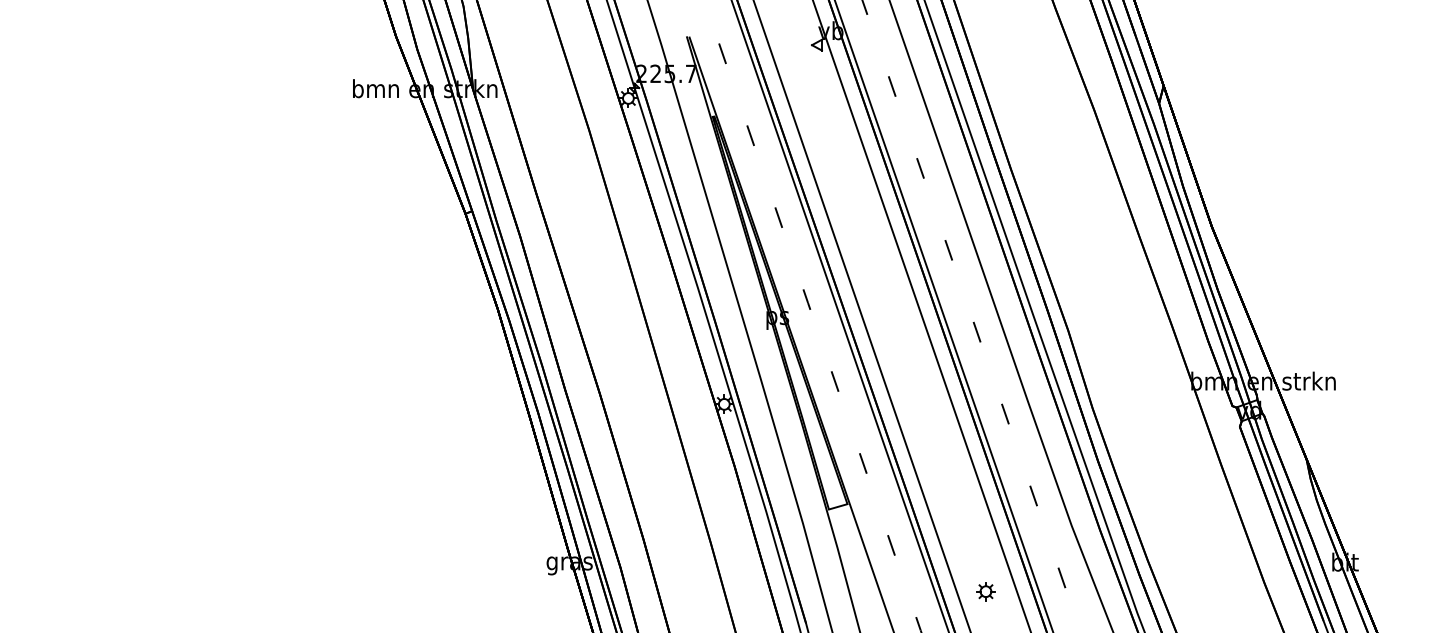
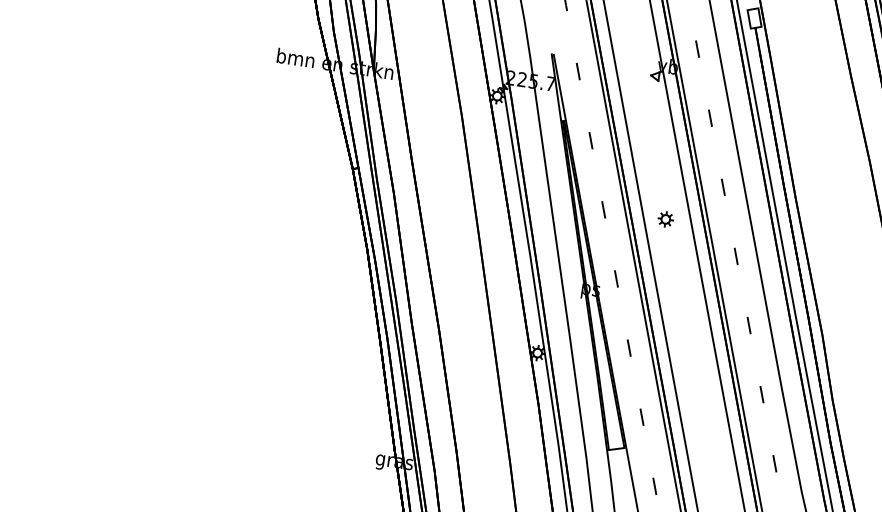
part: (855, 217) -> (665, 218), added

